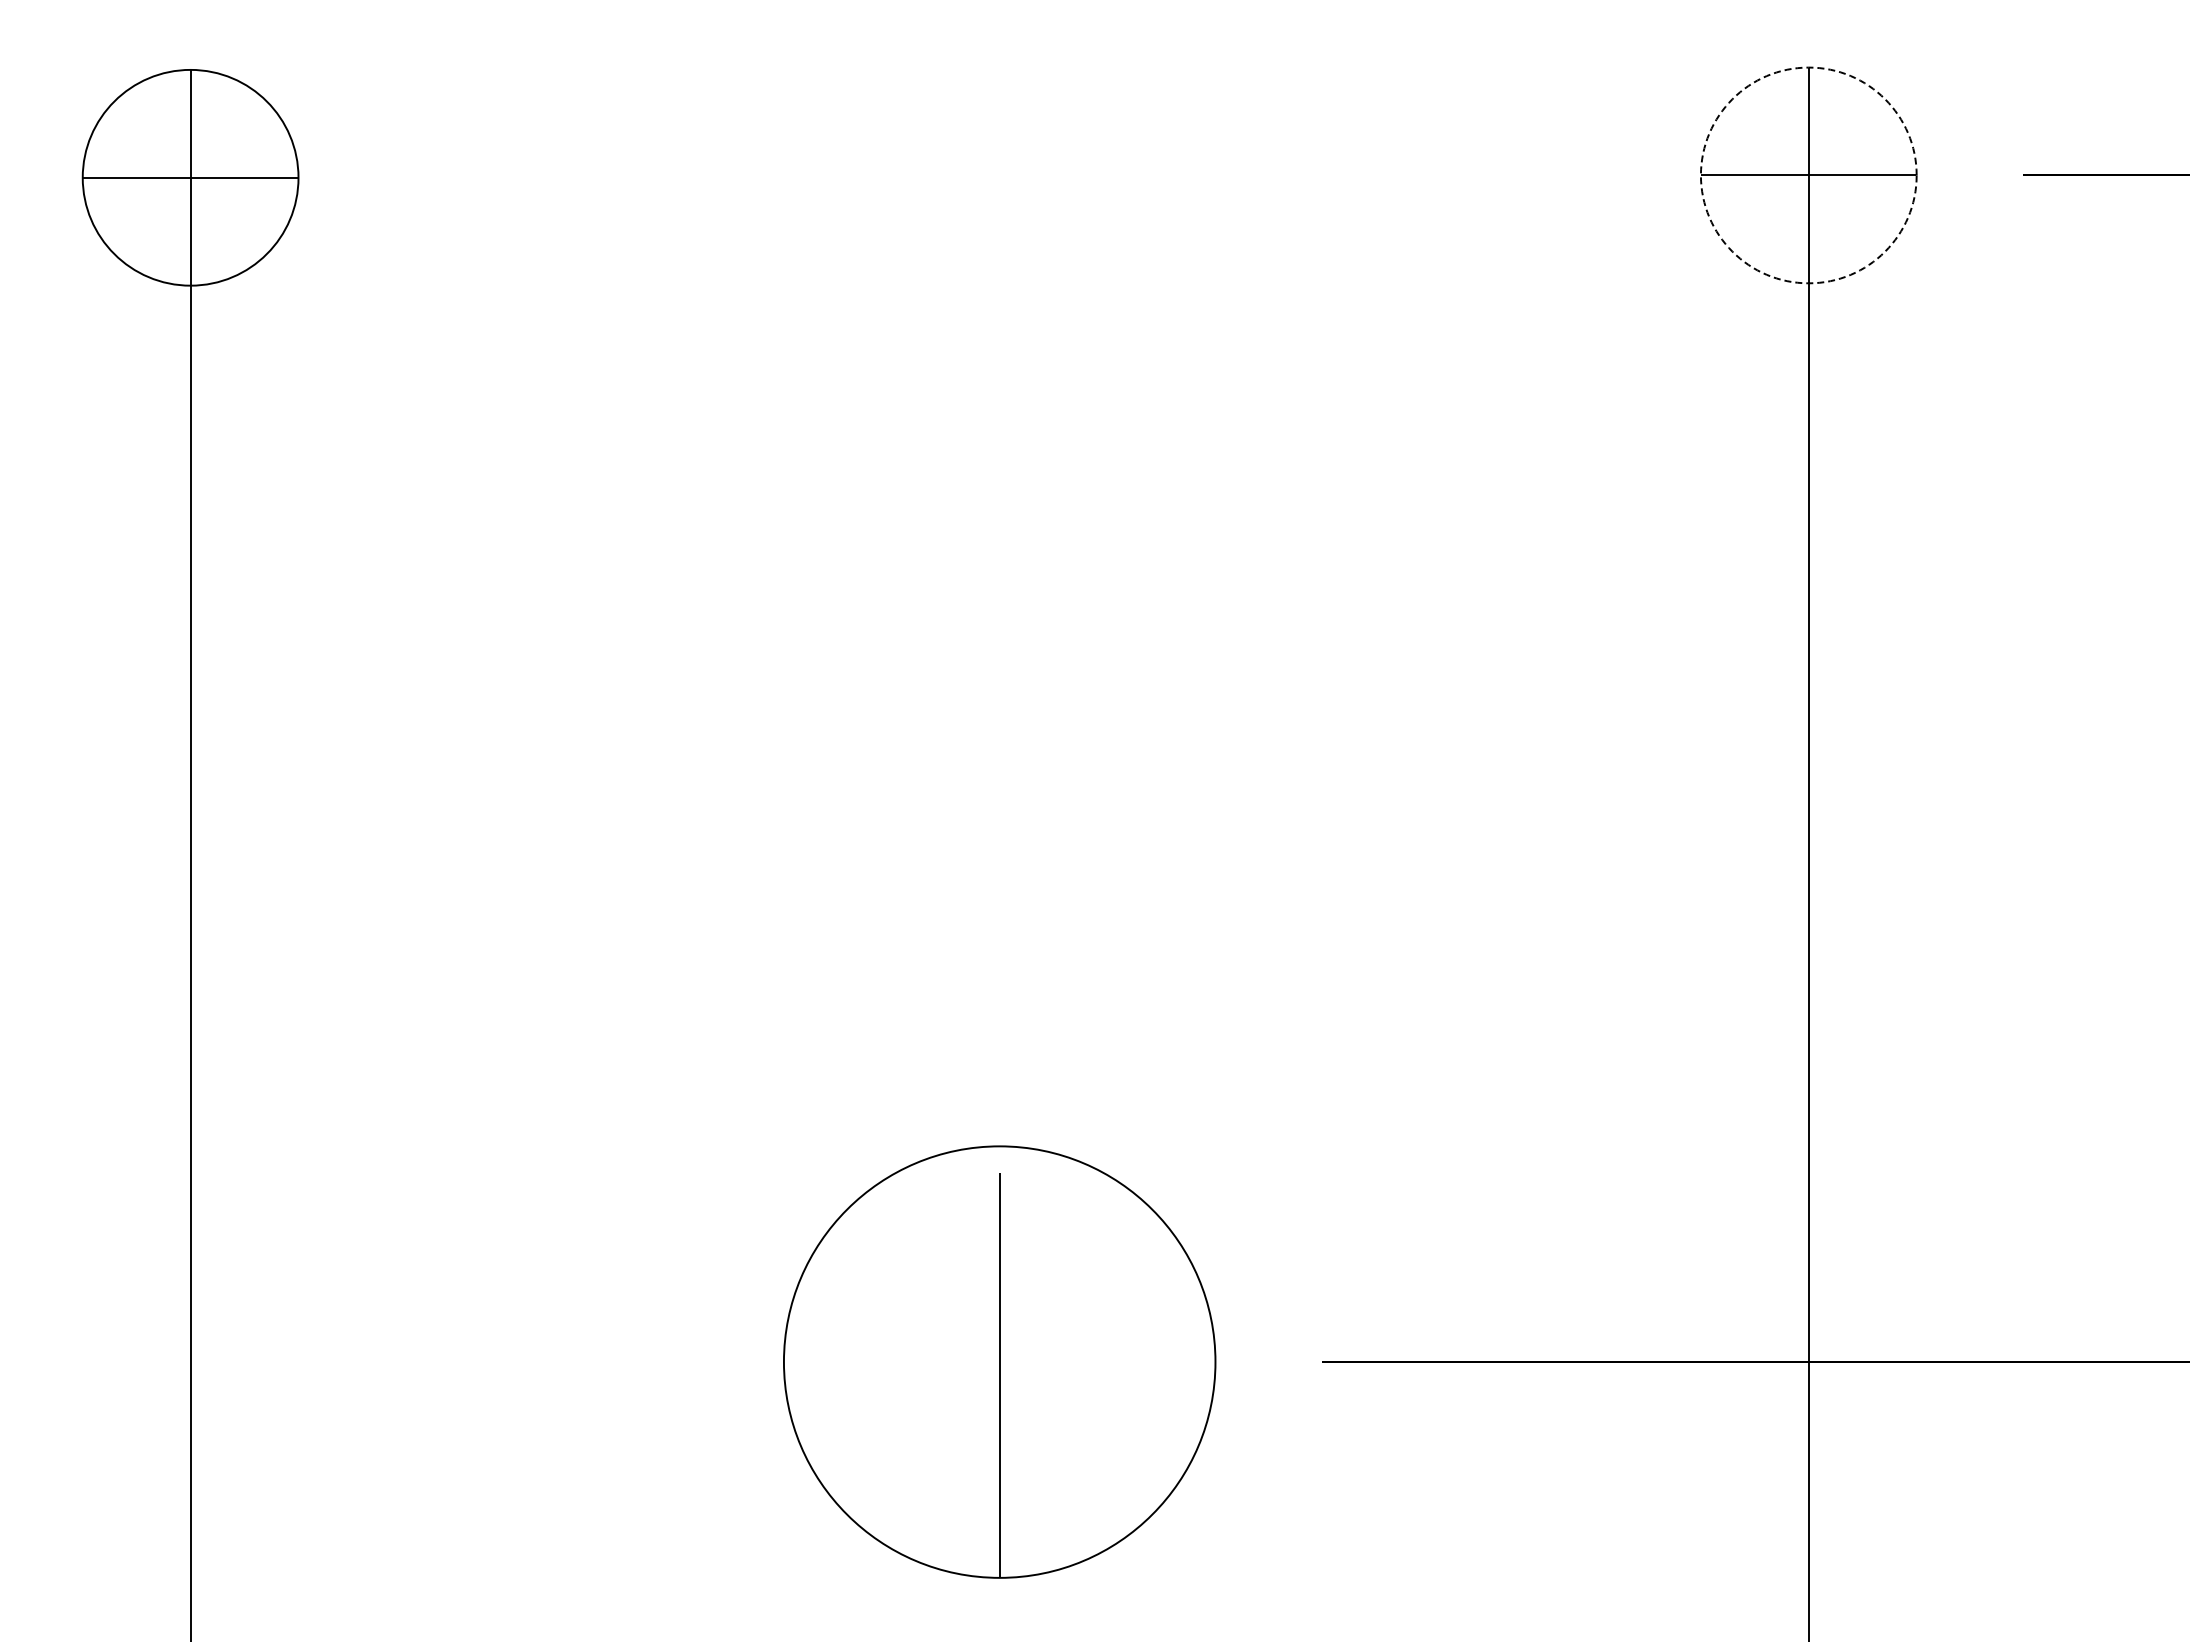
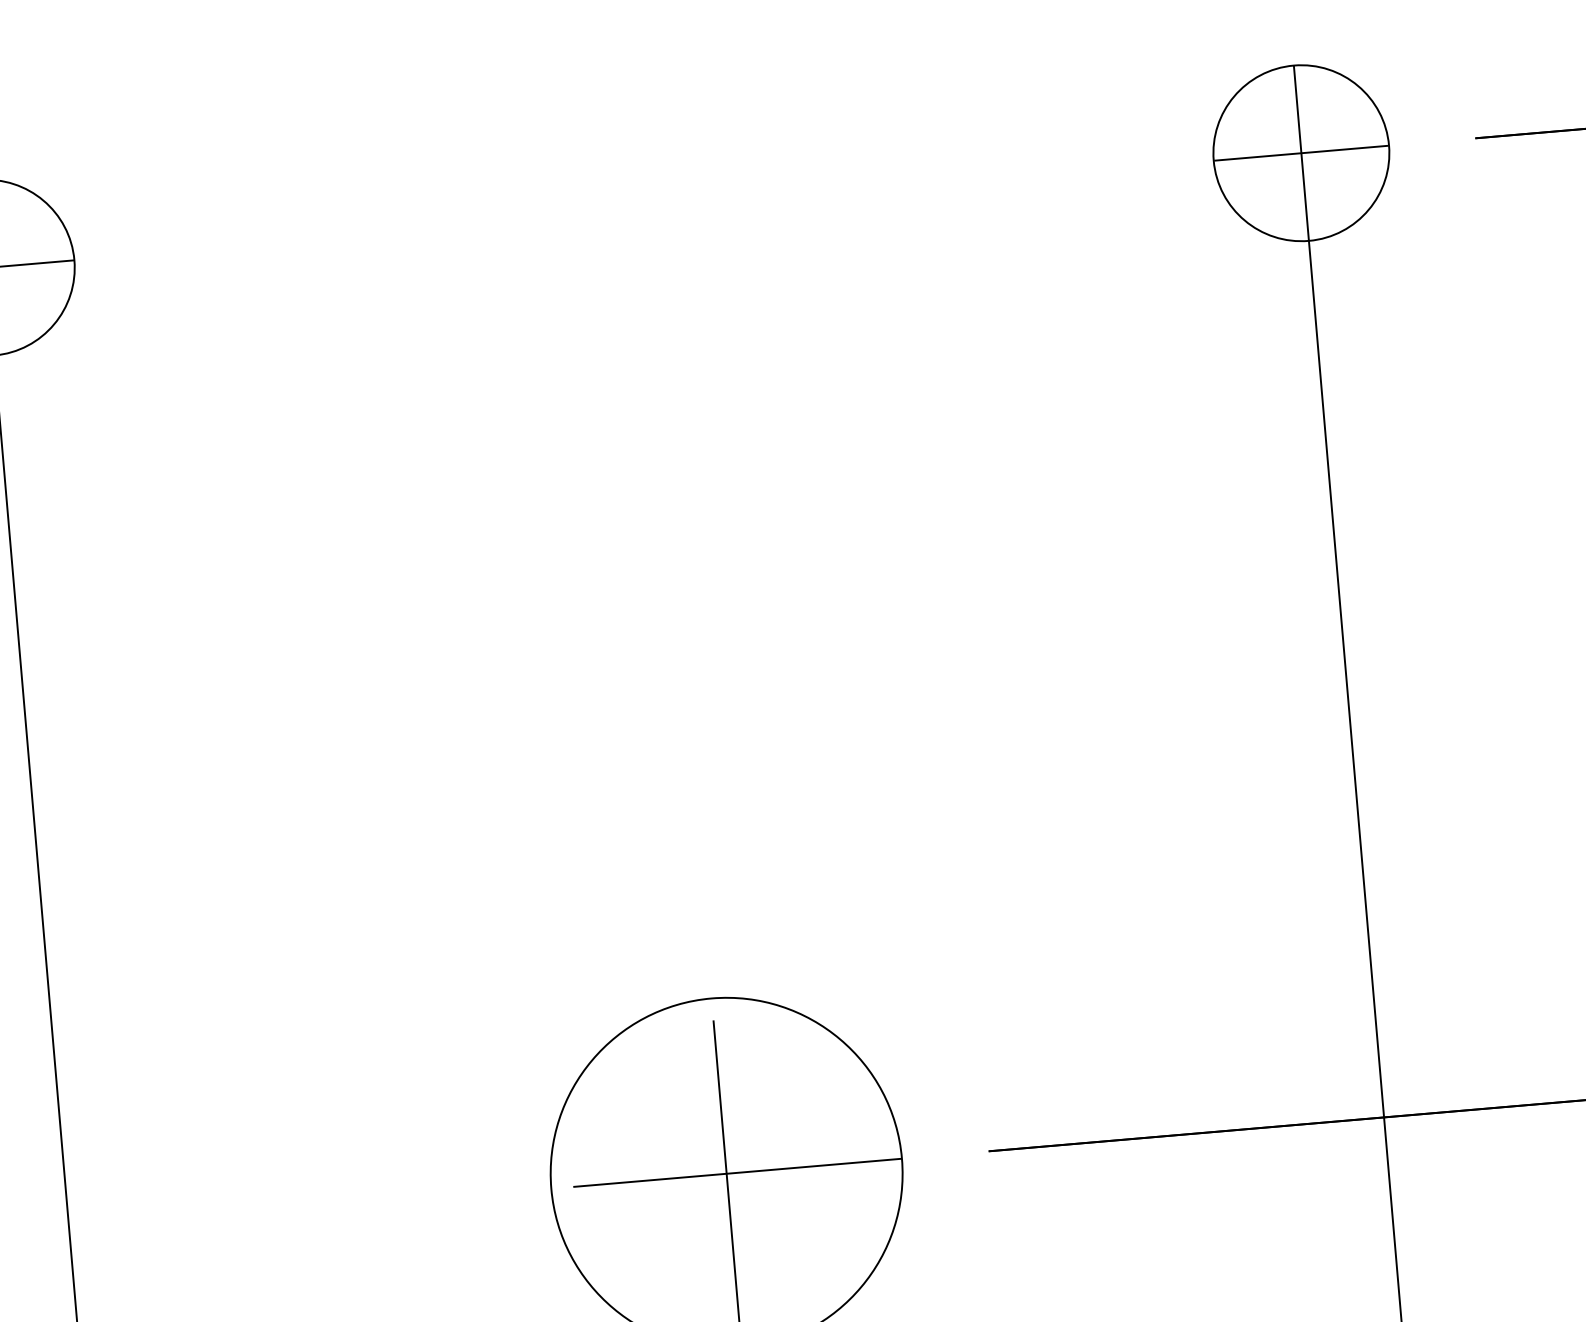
circle: (1808, 175) -> (1301, 153), dashed -> solid
line: (999, 1362) -> (726, 1174), added

